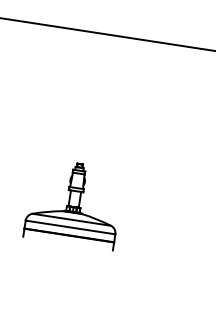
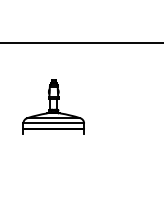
part: (73, 202) -> (53, 106), moved

